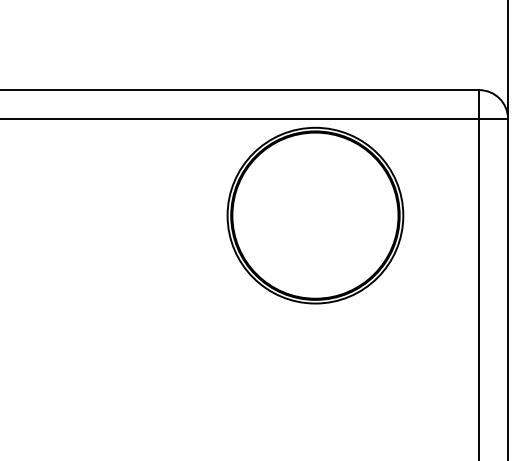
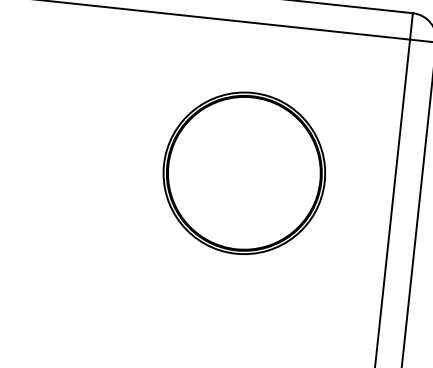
part: (315, 215) -> (244, 173), moved

